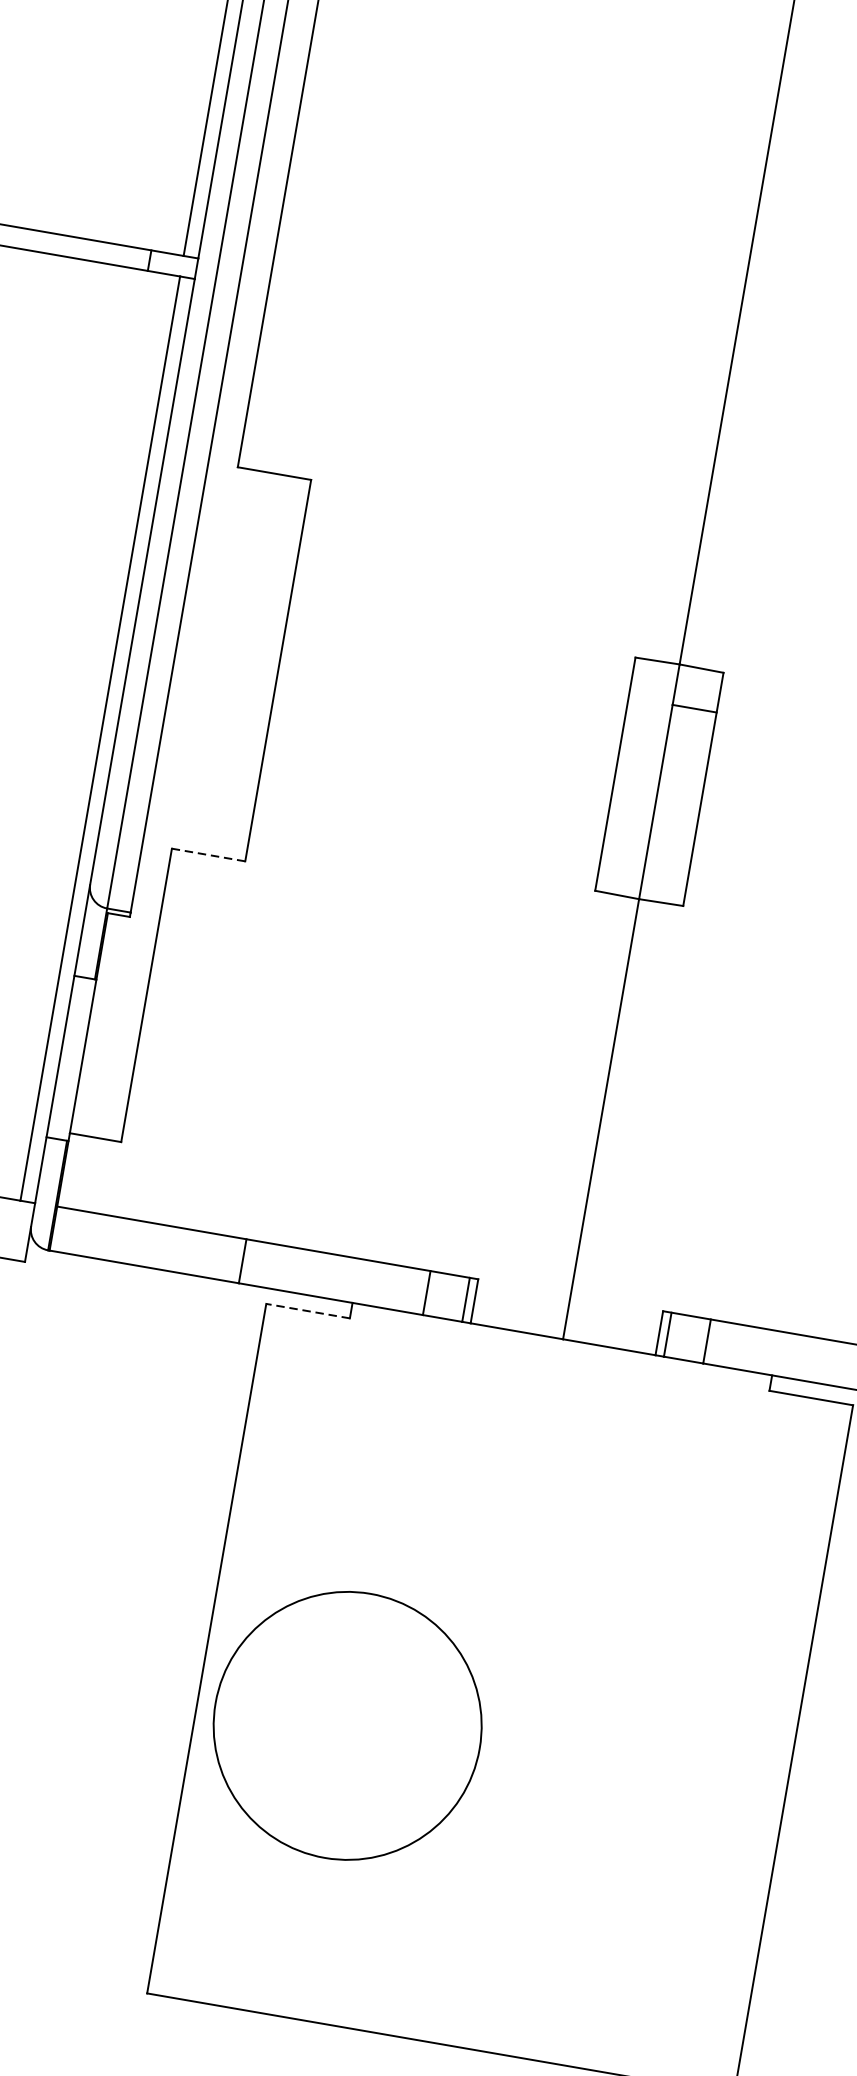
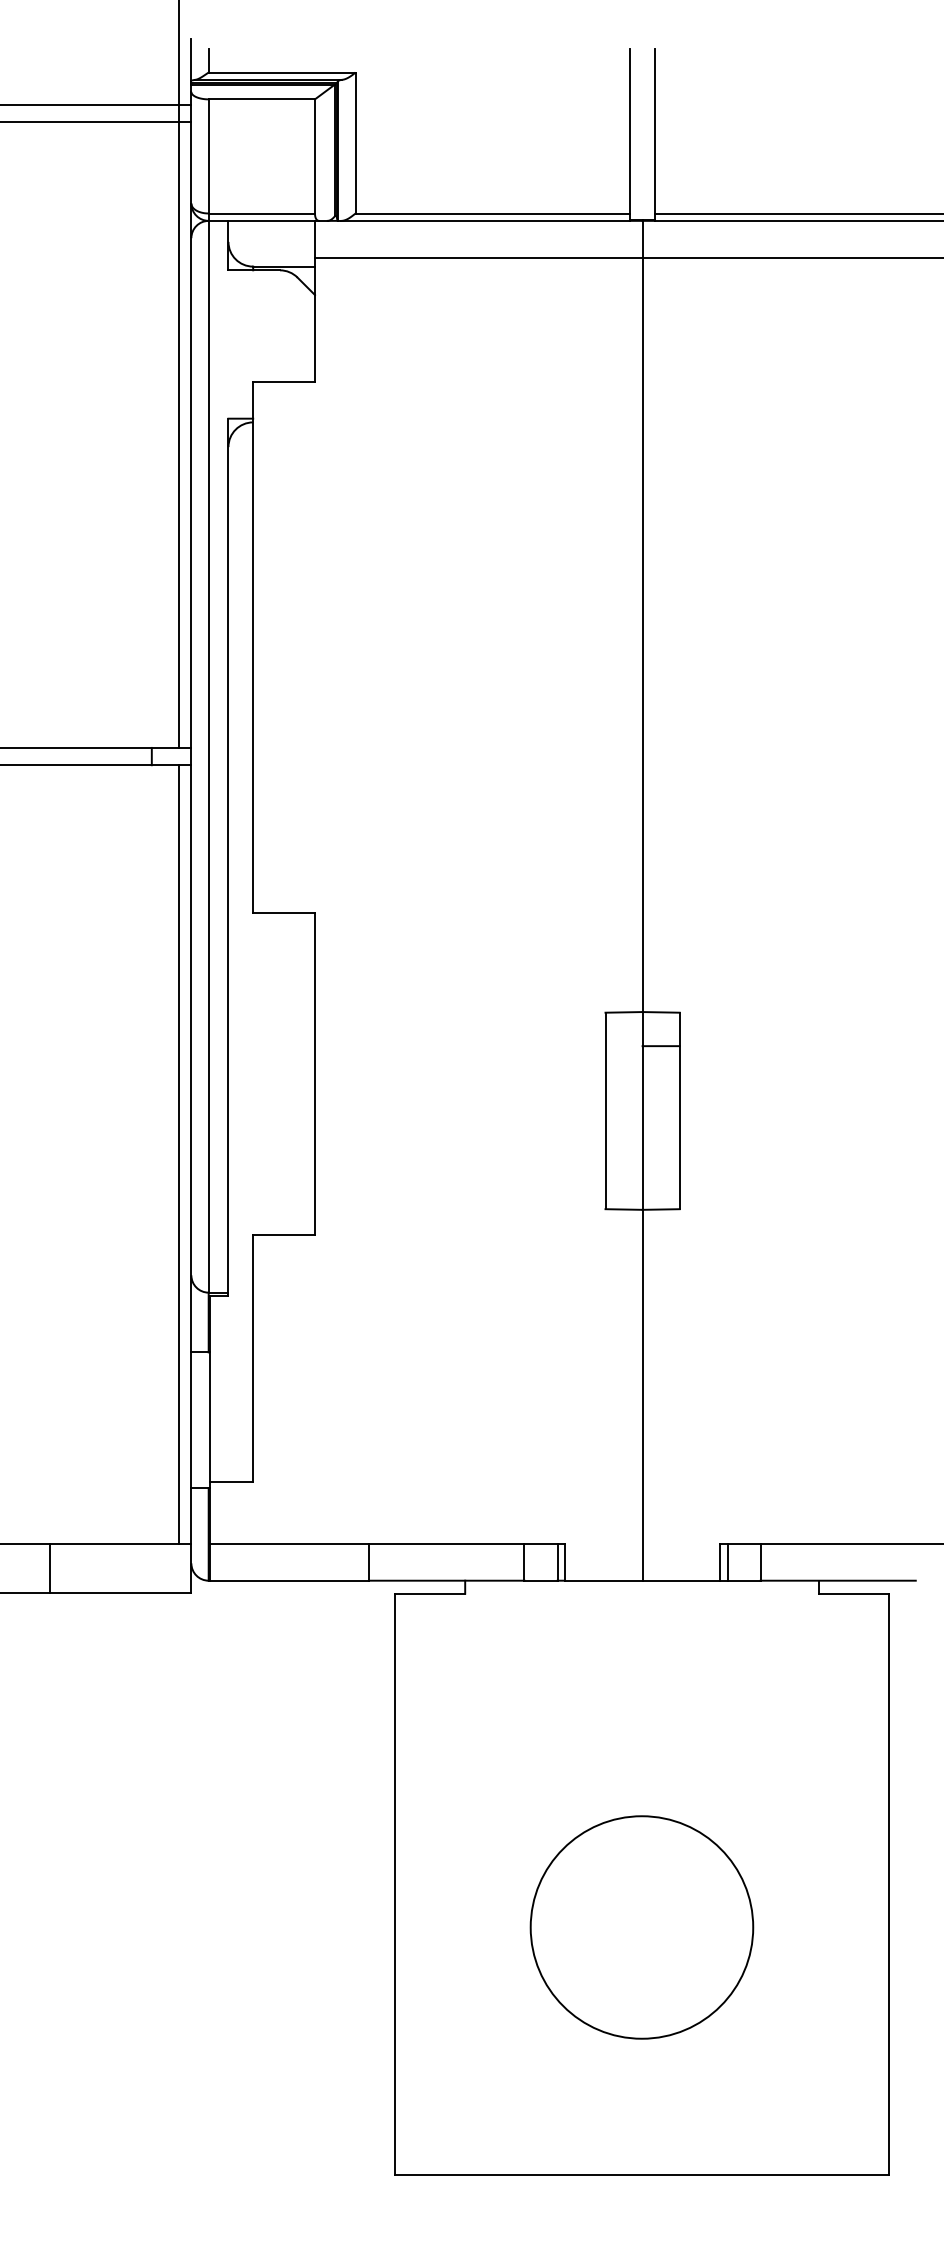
line: (209, 855) -> (284, 1234), dashed -> solid
line: (307, 1310) -> (429, 1593), dashed -> solid
circle: (347, 1725) -> (641, 1927), moved

